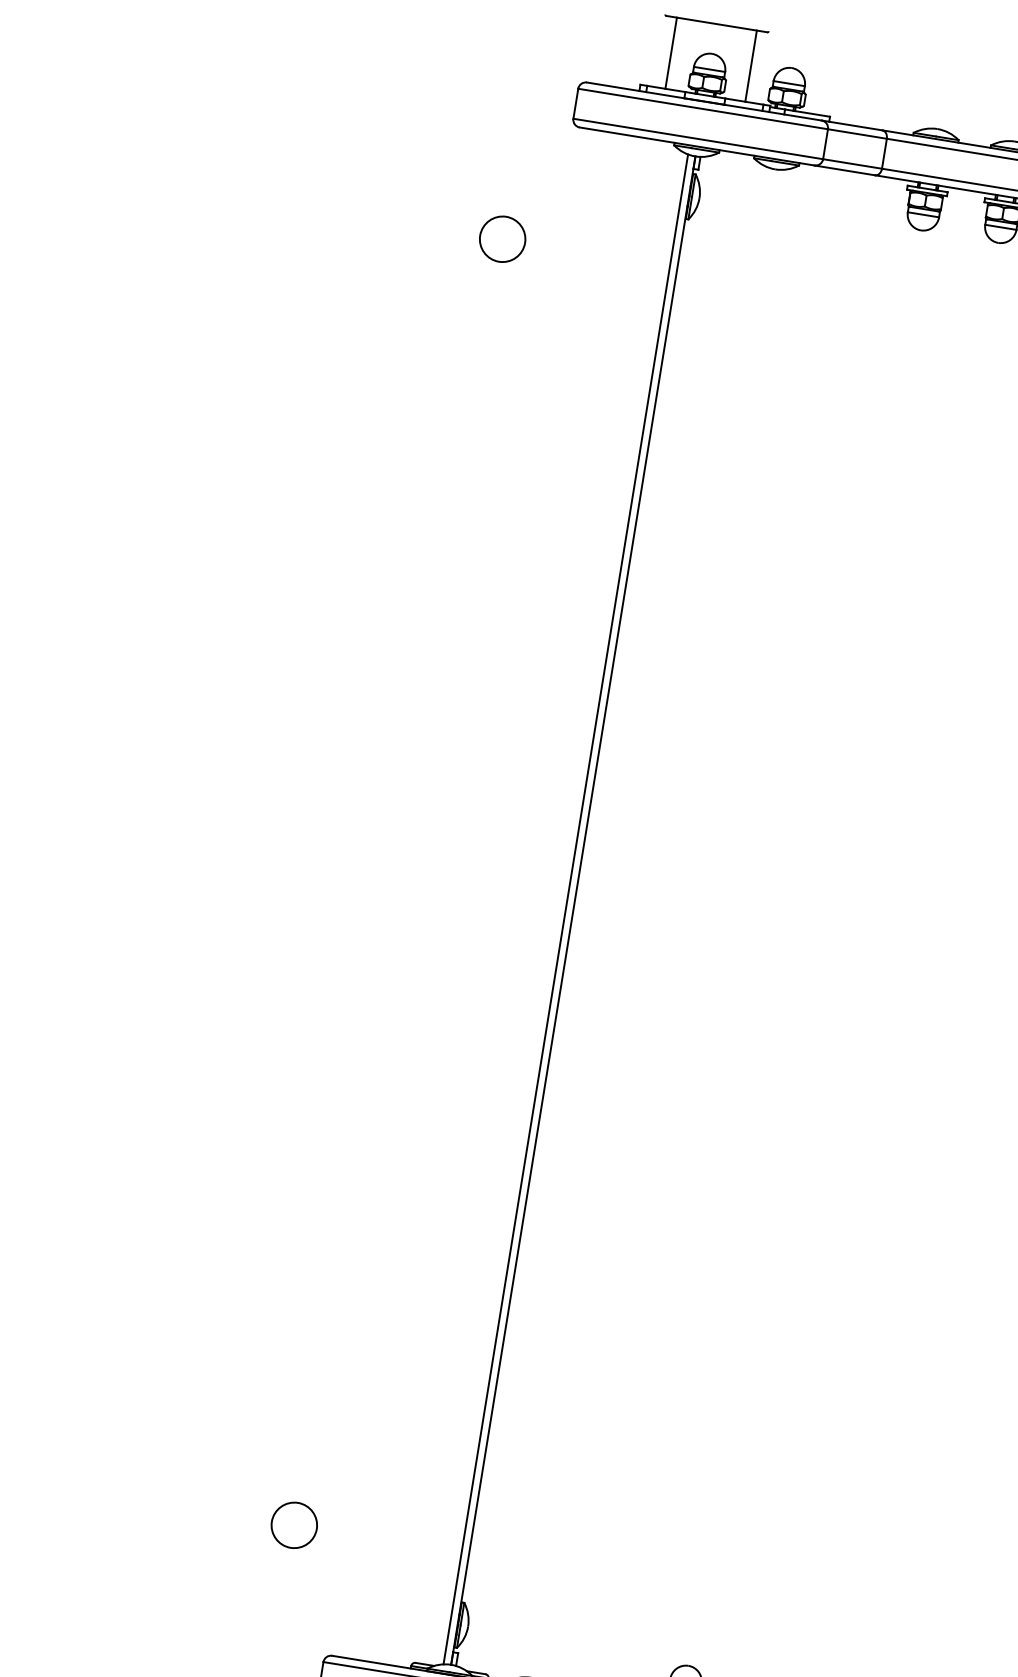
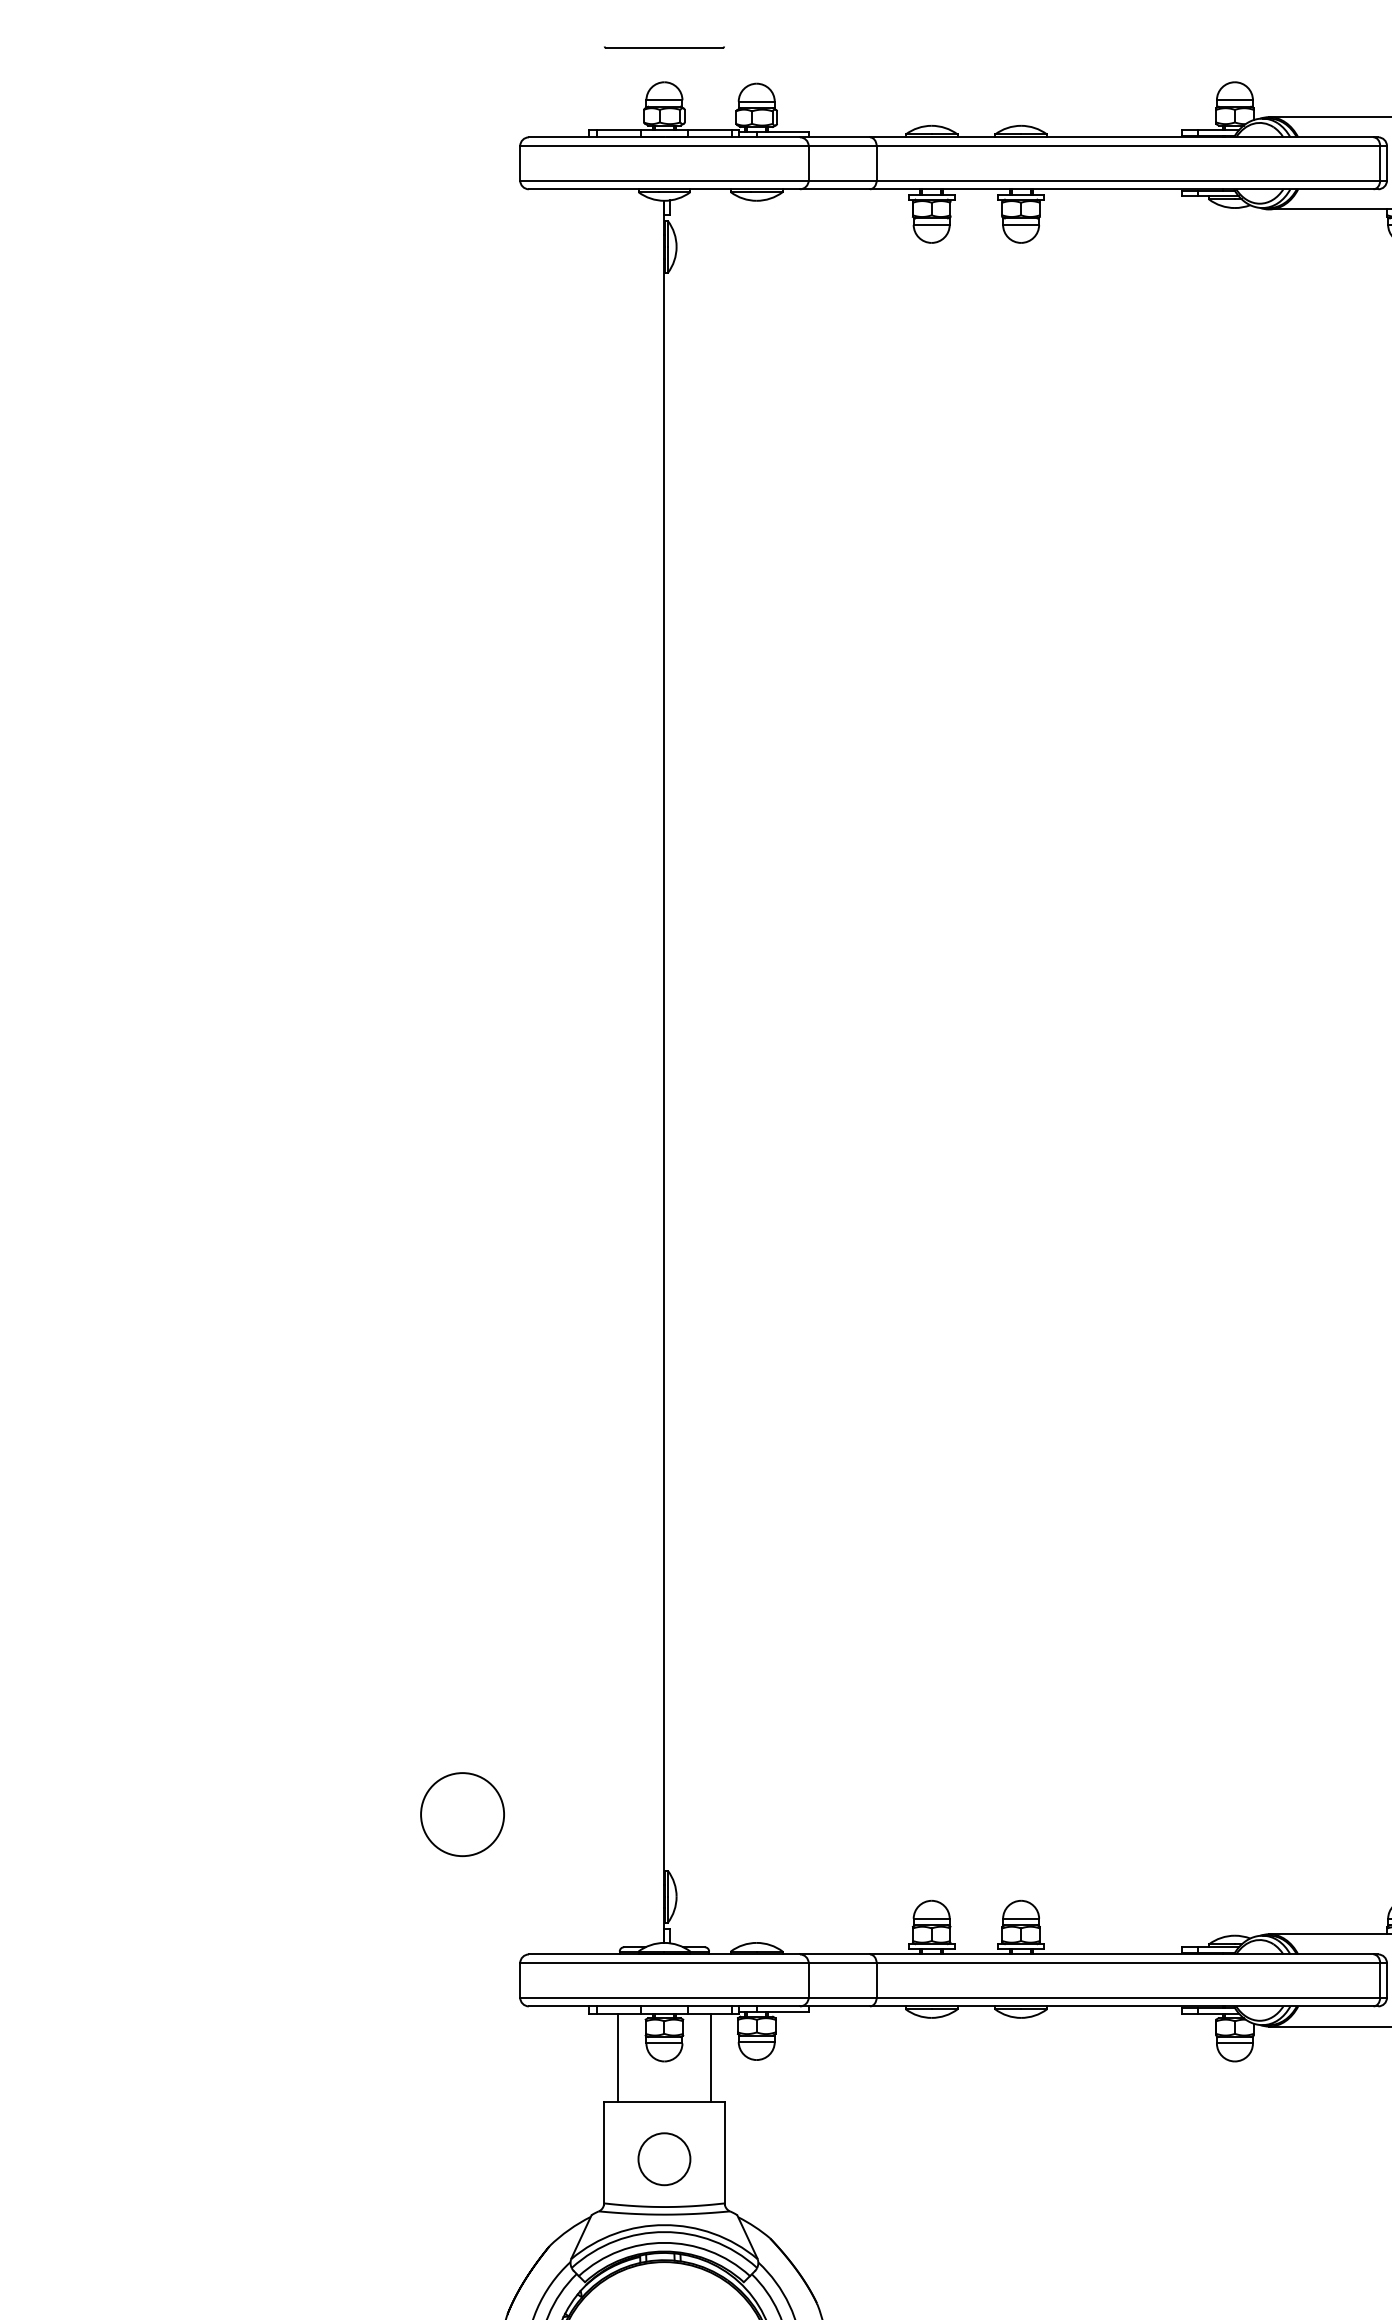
line: (671, 52) -> (618, 88), removed
line: (751, 65) -> (710, 88), removed
circle: (502, 238) -> (462, 328), removed
line: (565, 909) -> (655, 1071), removed
circle: (294, 1525) -> (462, 1814), size x1.6

